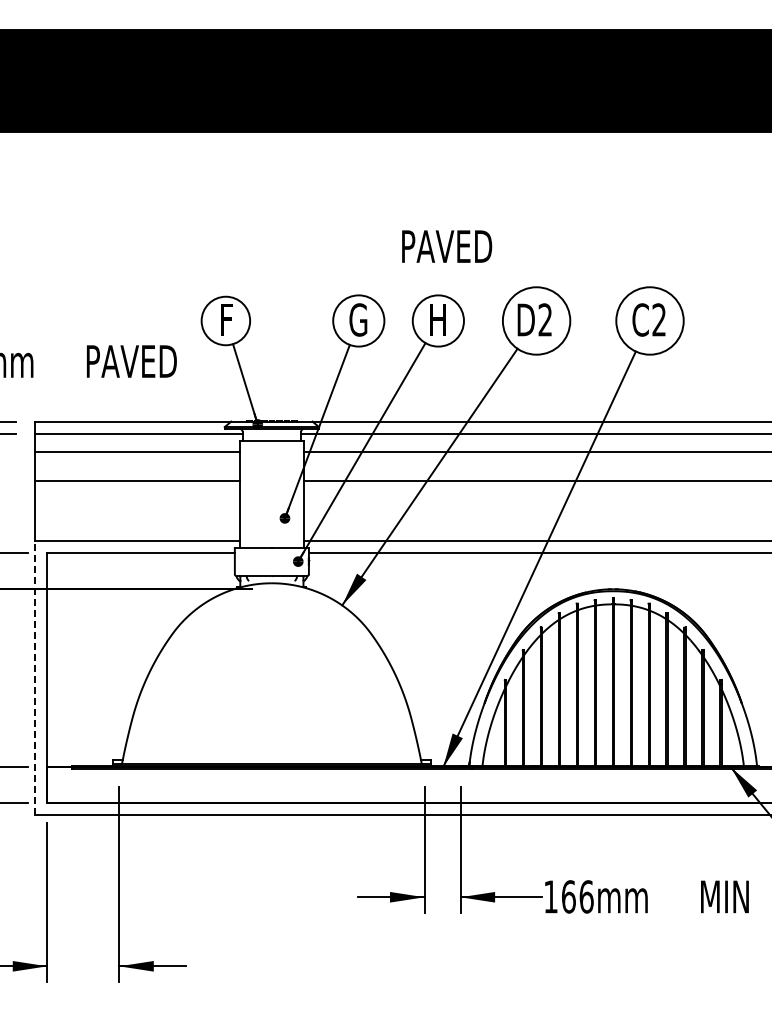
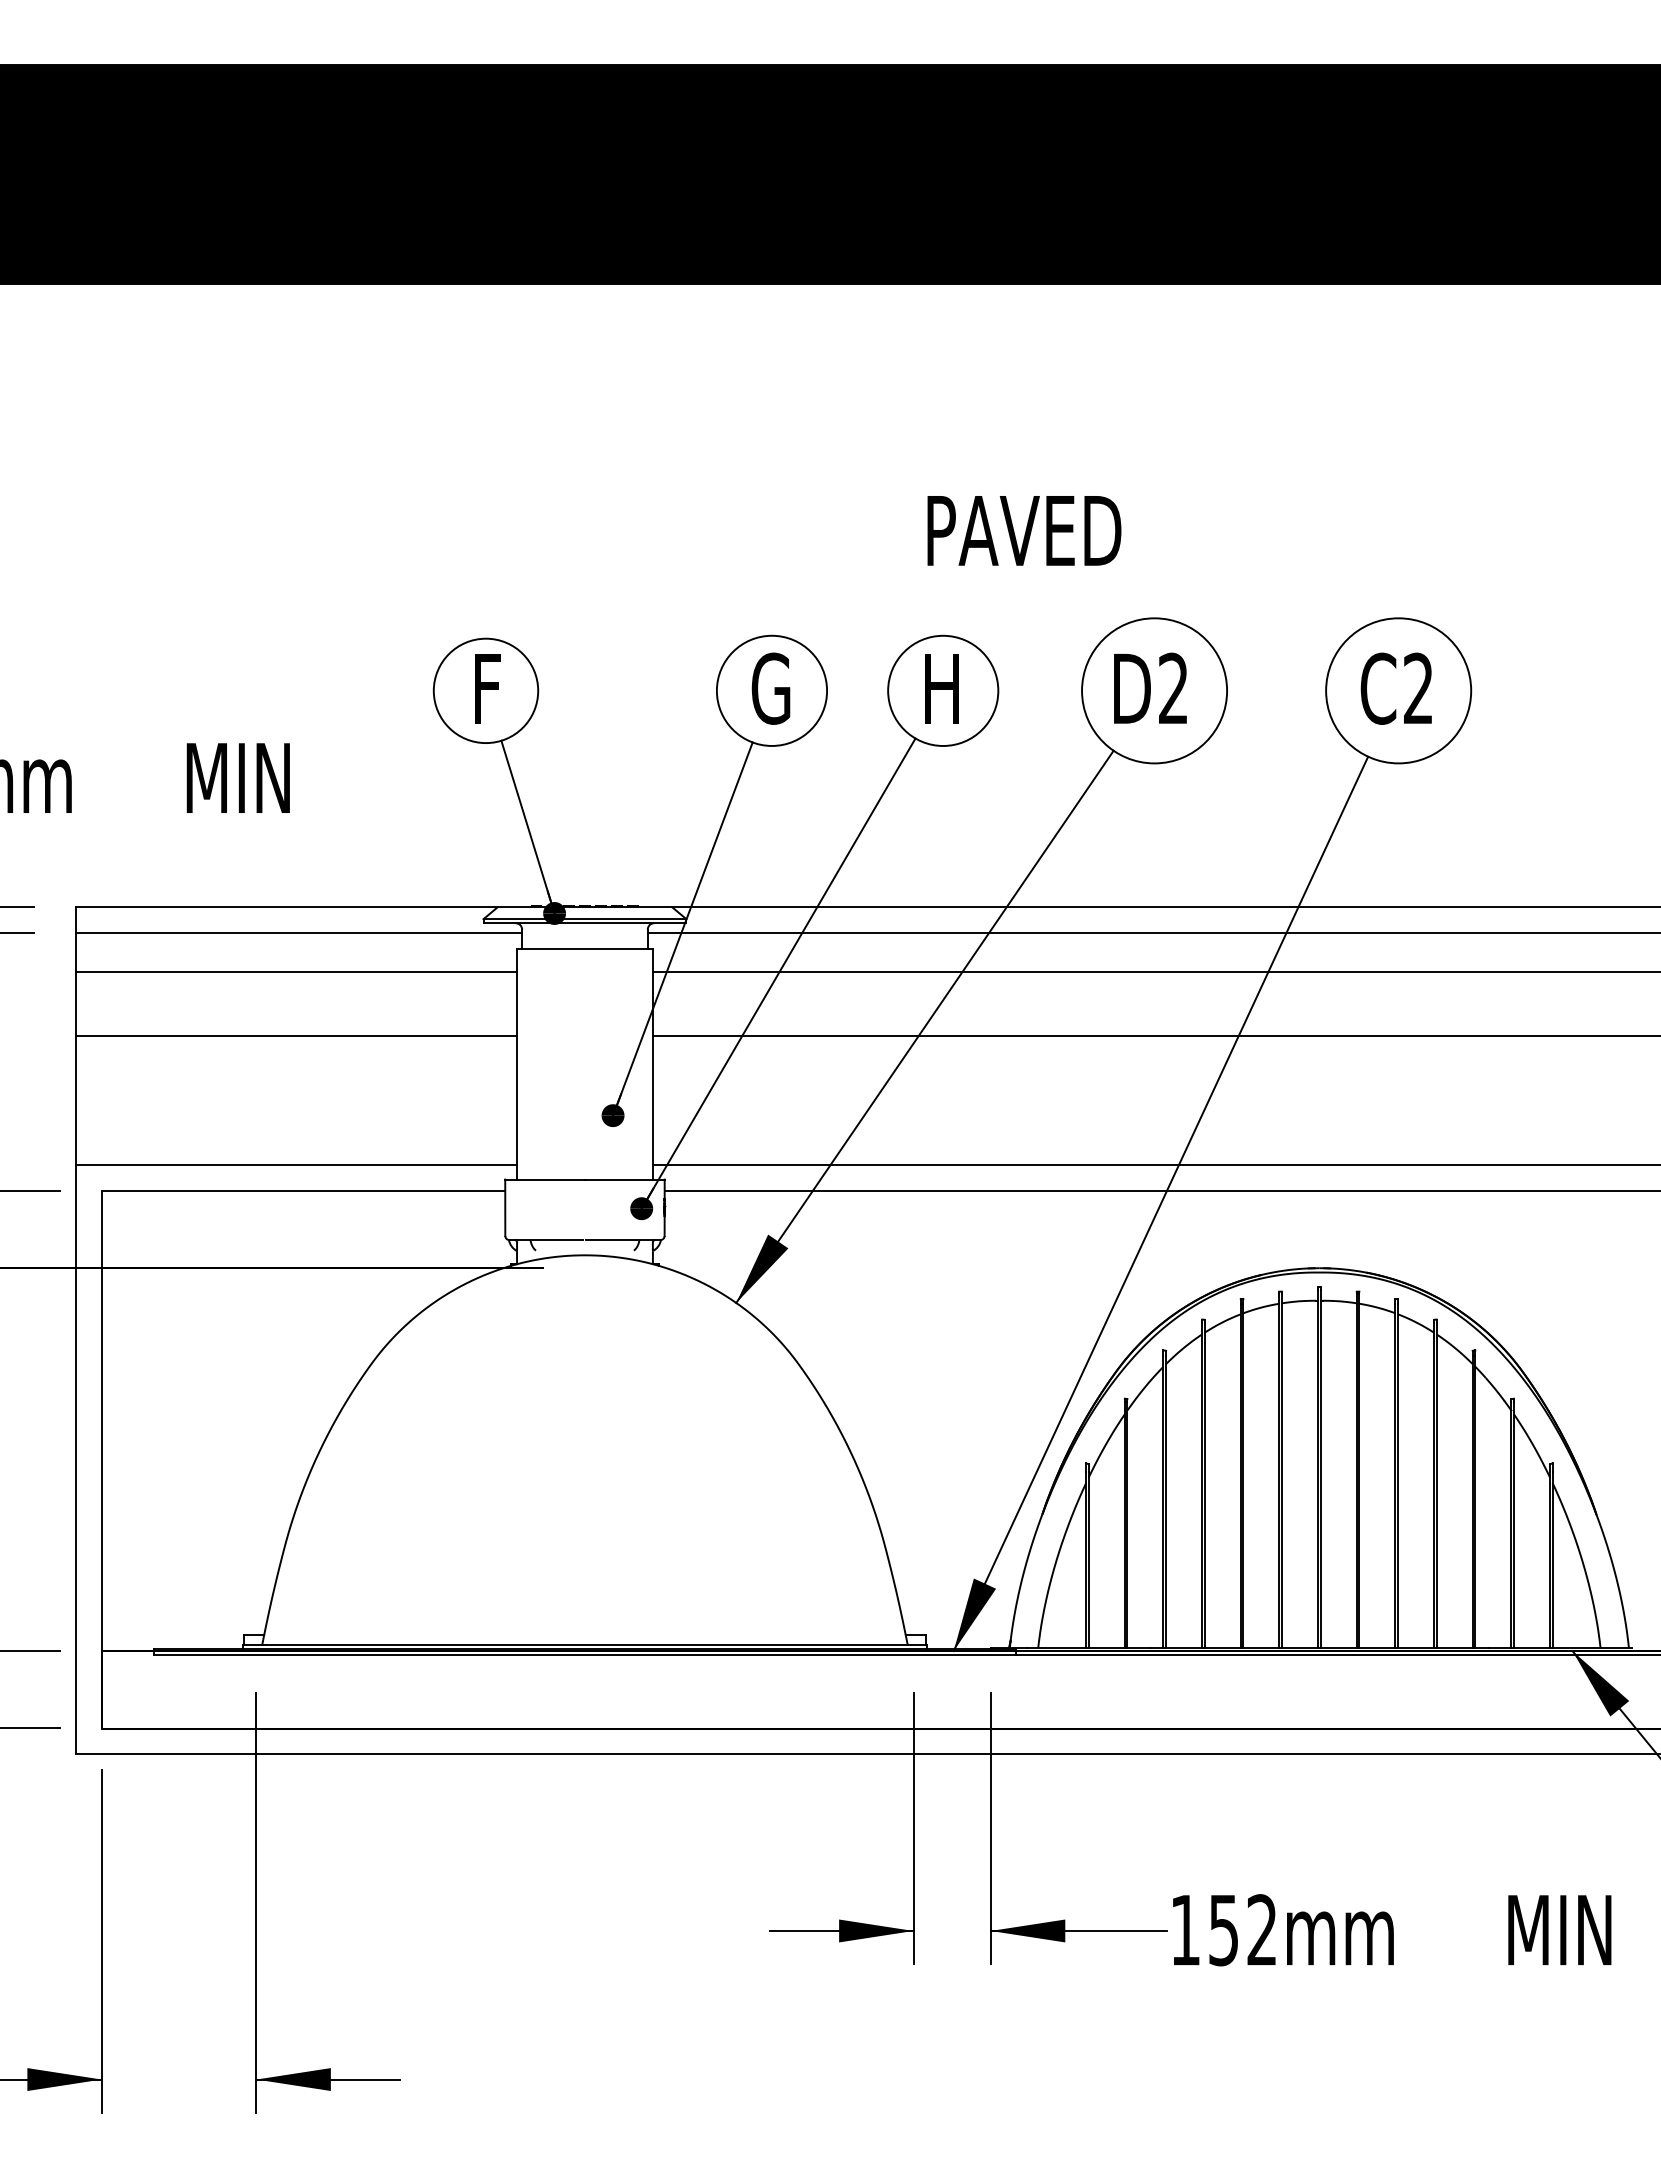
text: (447, 246) -> (1025, 530), moved
text: (132, 361) -> (284, 778), PAVED -> MIN
line: (35, 678) -> (76, 1460), dashed -> solid
text: (577, 896) -> (1242, 1929), 166mm -> 152mm

